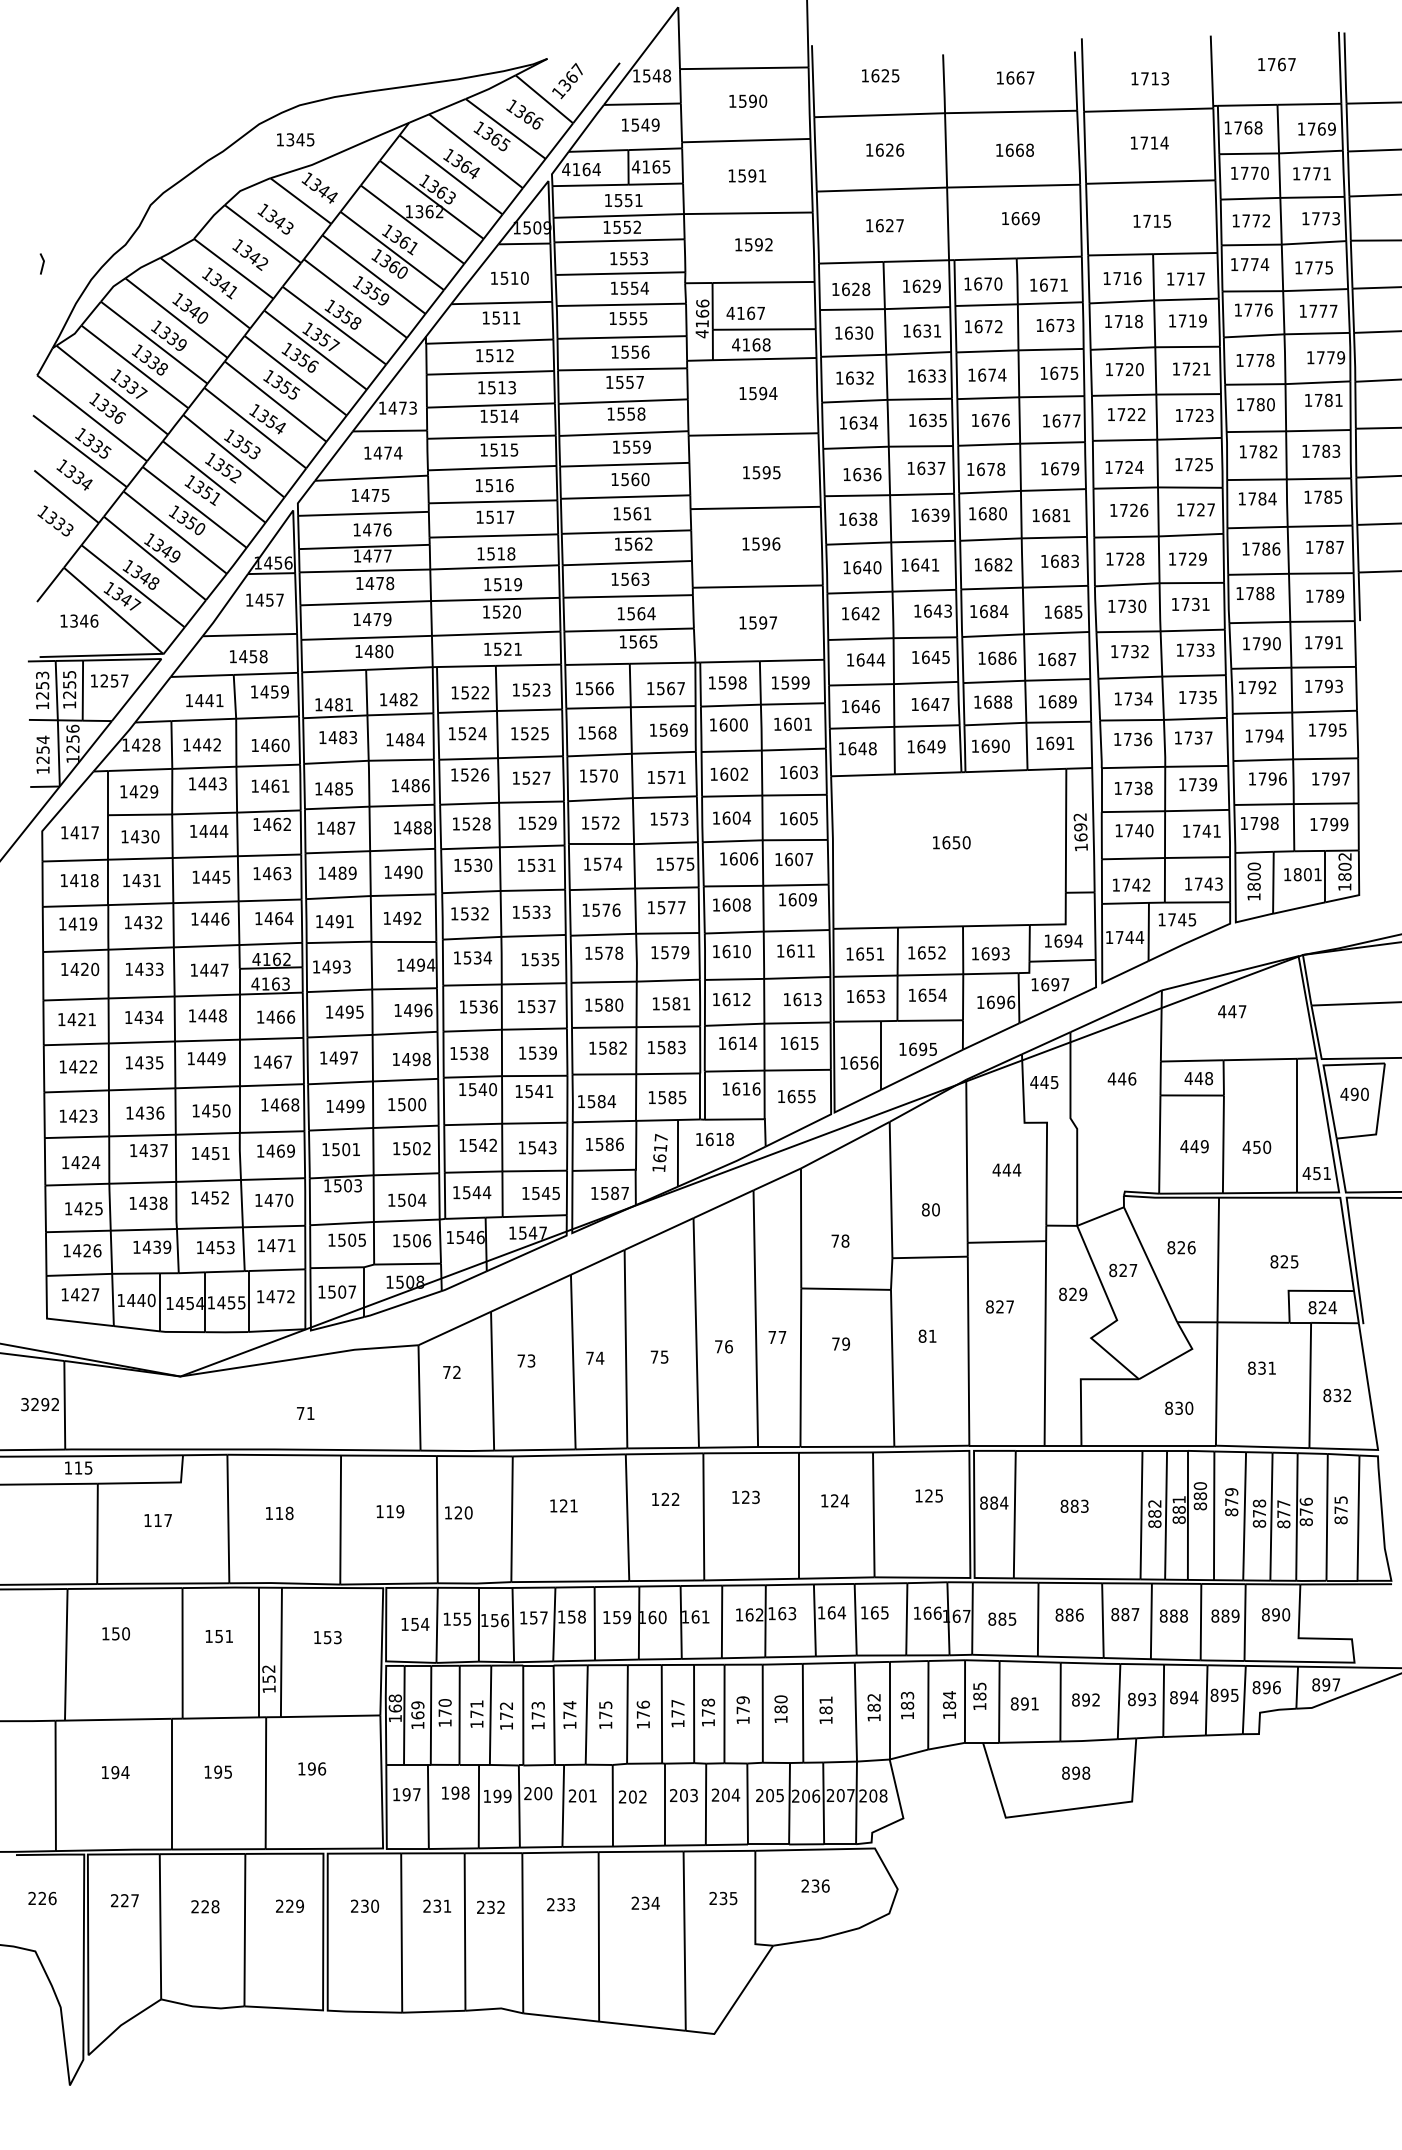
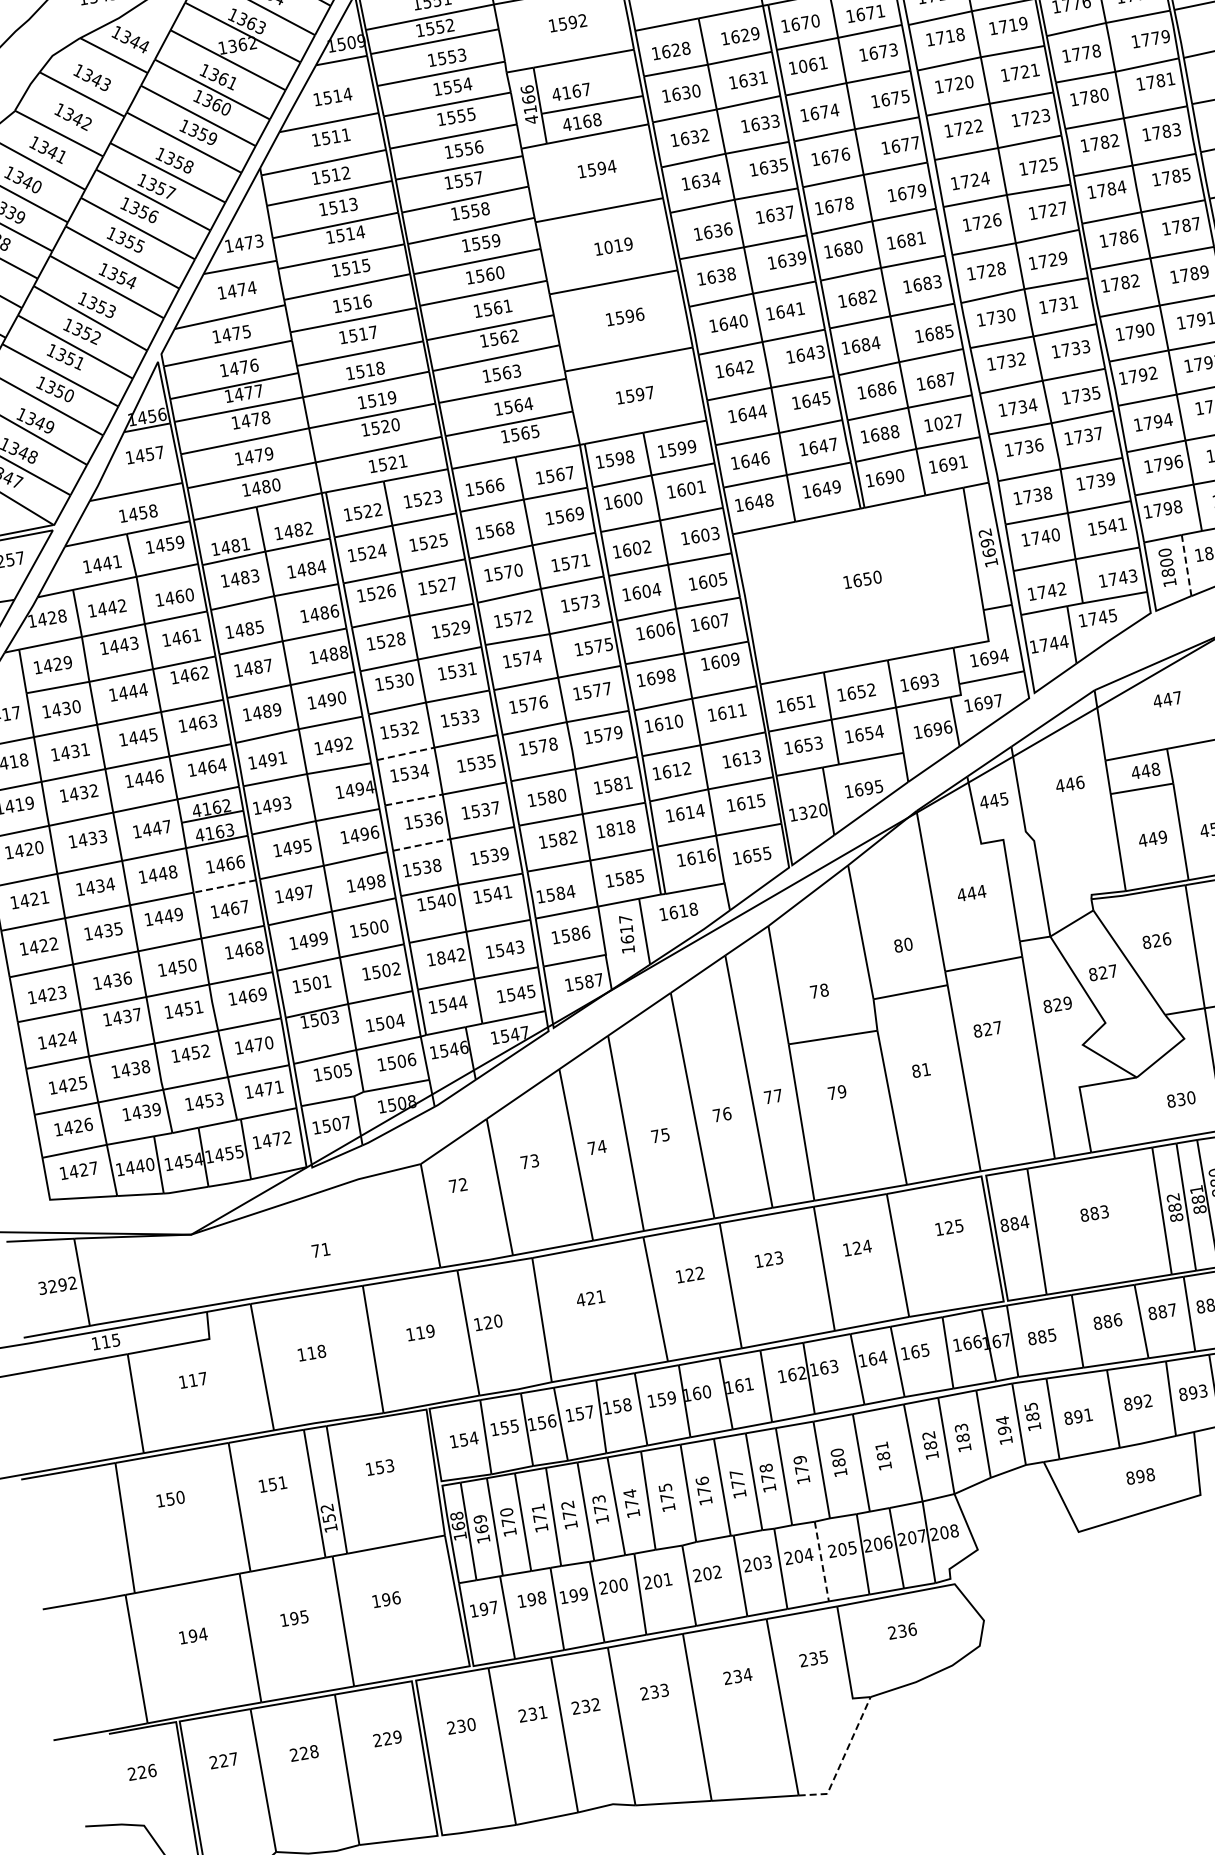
text: (524, 277) -> (347, 93), 1510 -> 1514
text: (988, 326) -> (812, 64), 1672 -> 1061
text: (766, 472) -> (618, 245), 1595 -> 1019
text: (1270, 593) -> (1135, 280), 1788 -> 1782
text: (1062, 701) -> (948, 421), 1689 -> 1027
text: (1196, 830) -> (1102, 526), 1741 -> 1541
line: (1273, 882) -> (1186, 565), solid -> dashed
text: (736, 904) -> (660, 676), 1608 -> 1698
line: (472, 938) -> (406, 754), solid -> dashed
line: (472, 985) -> (414, 800), solid -> dashed
line: (473, 1030) -> (422, 844), solid -> dashed
line: (271, 1038) -> (224, 886), solid -> dashed
text: (671, 1047) -> (620, 828), 1583 -> 1818
text: (864, 1062) -> (813, 810), 1656 -> 1320
text: (473, 1145) -> (441, 958), 1542 -> 1842
text: (553, 1505) -> (580, 1299), 121 -> 421
text: (949, 1705) -> (1004, 1430), 184 -> 194
line: (747, 1804) -> (821, 1562), solid -> dashed
line: (735, 2001) -> (842, 1758), solid -> dashed

